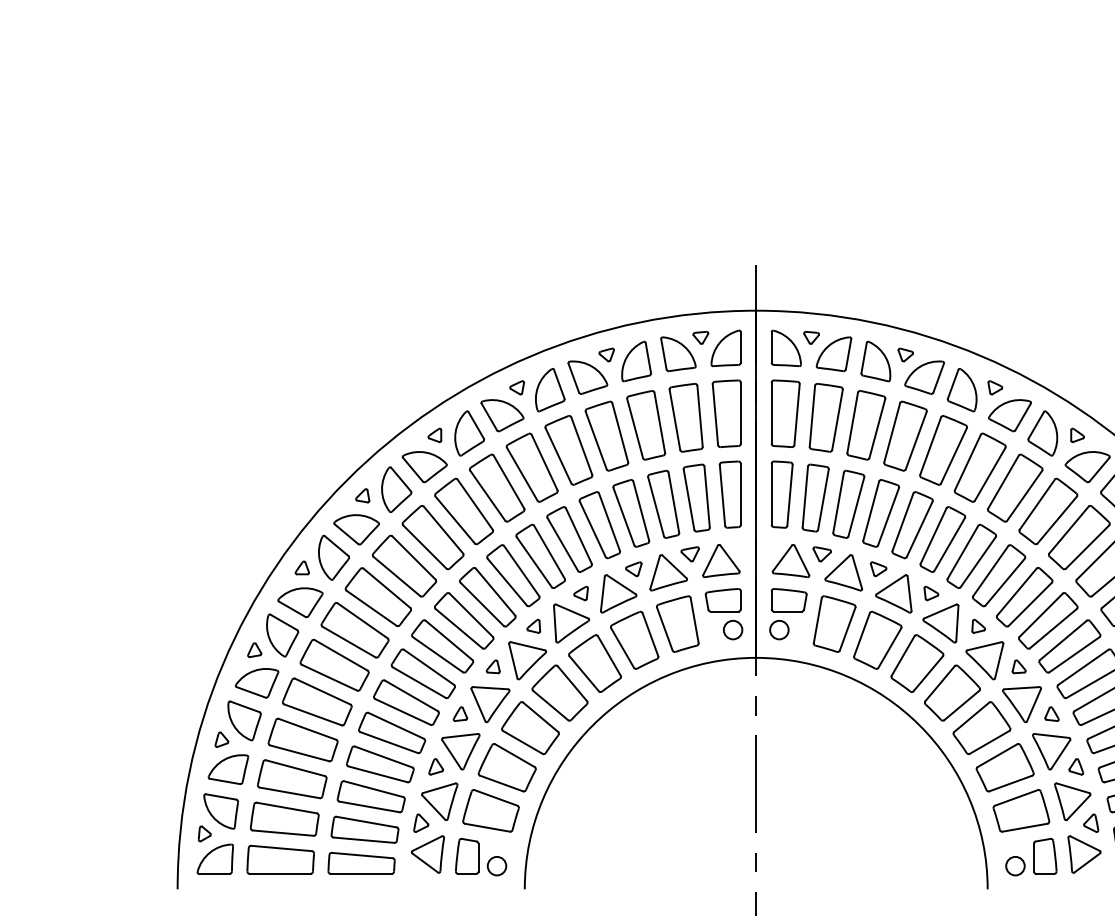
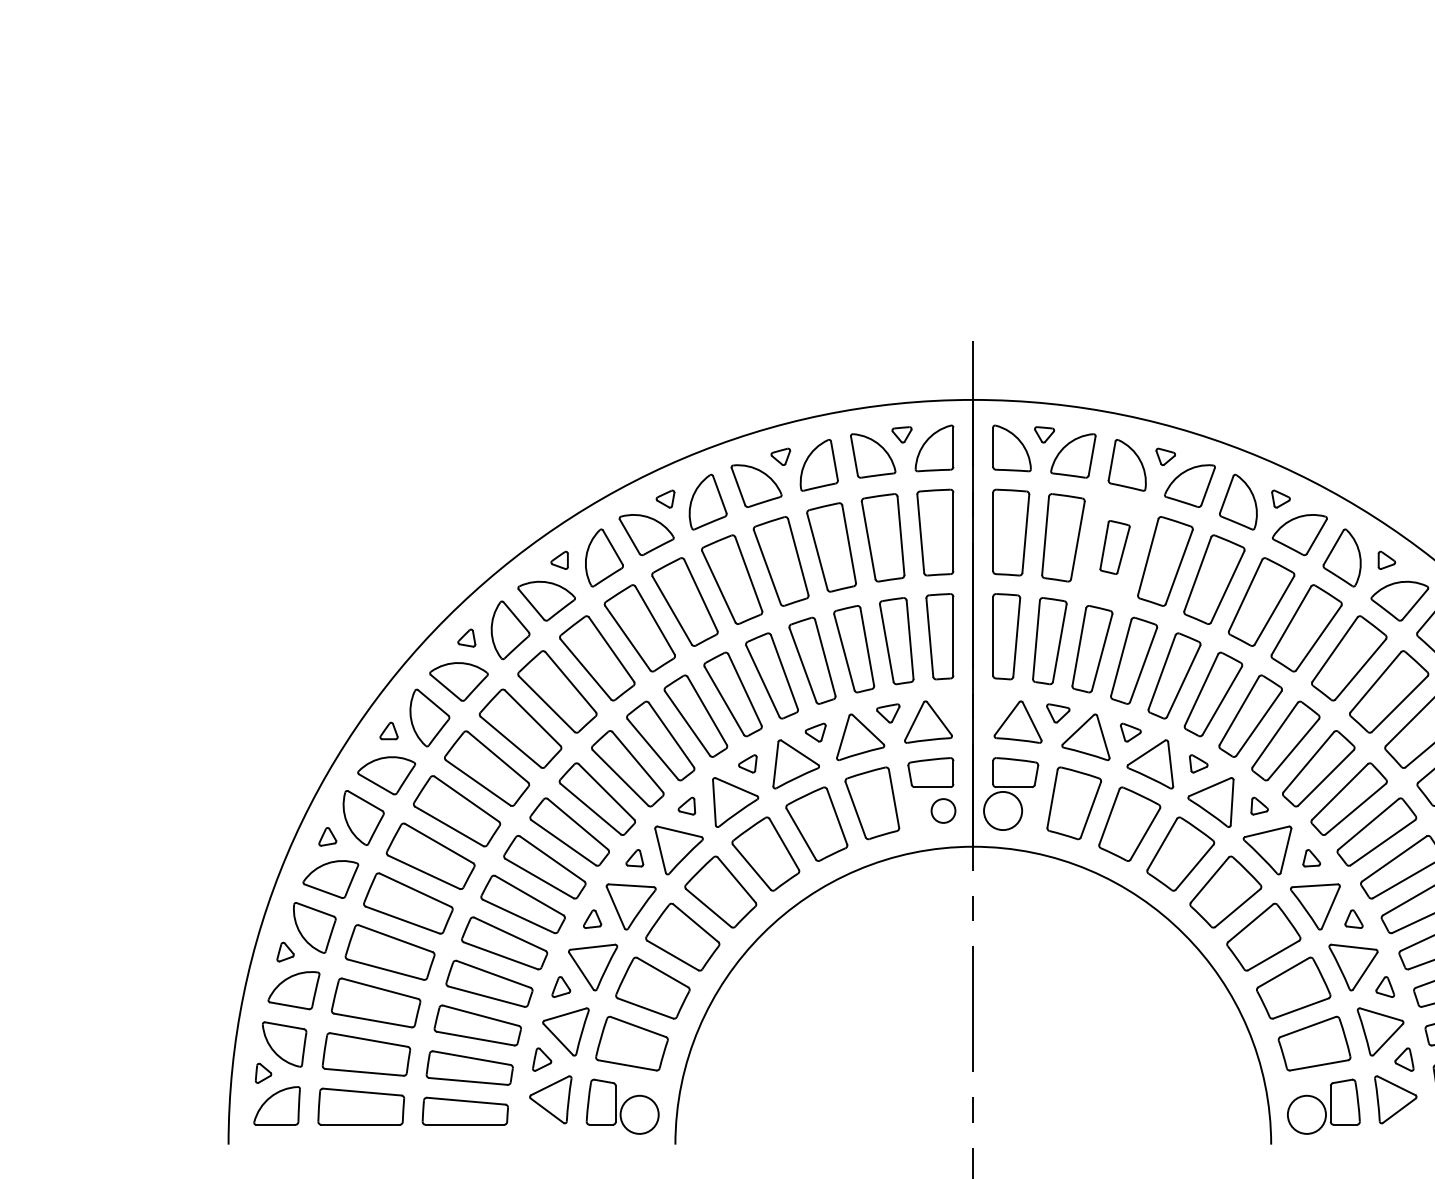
part: (866, 425) -> (1115, 547), size x0.6
circle: (779, 629) -> (1003, 810), size x1.6
circle: (496, 865) -> (638, 1113), size x1.6
circle: (1015, 865) -> (1306, 1113), size x1.6

